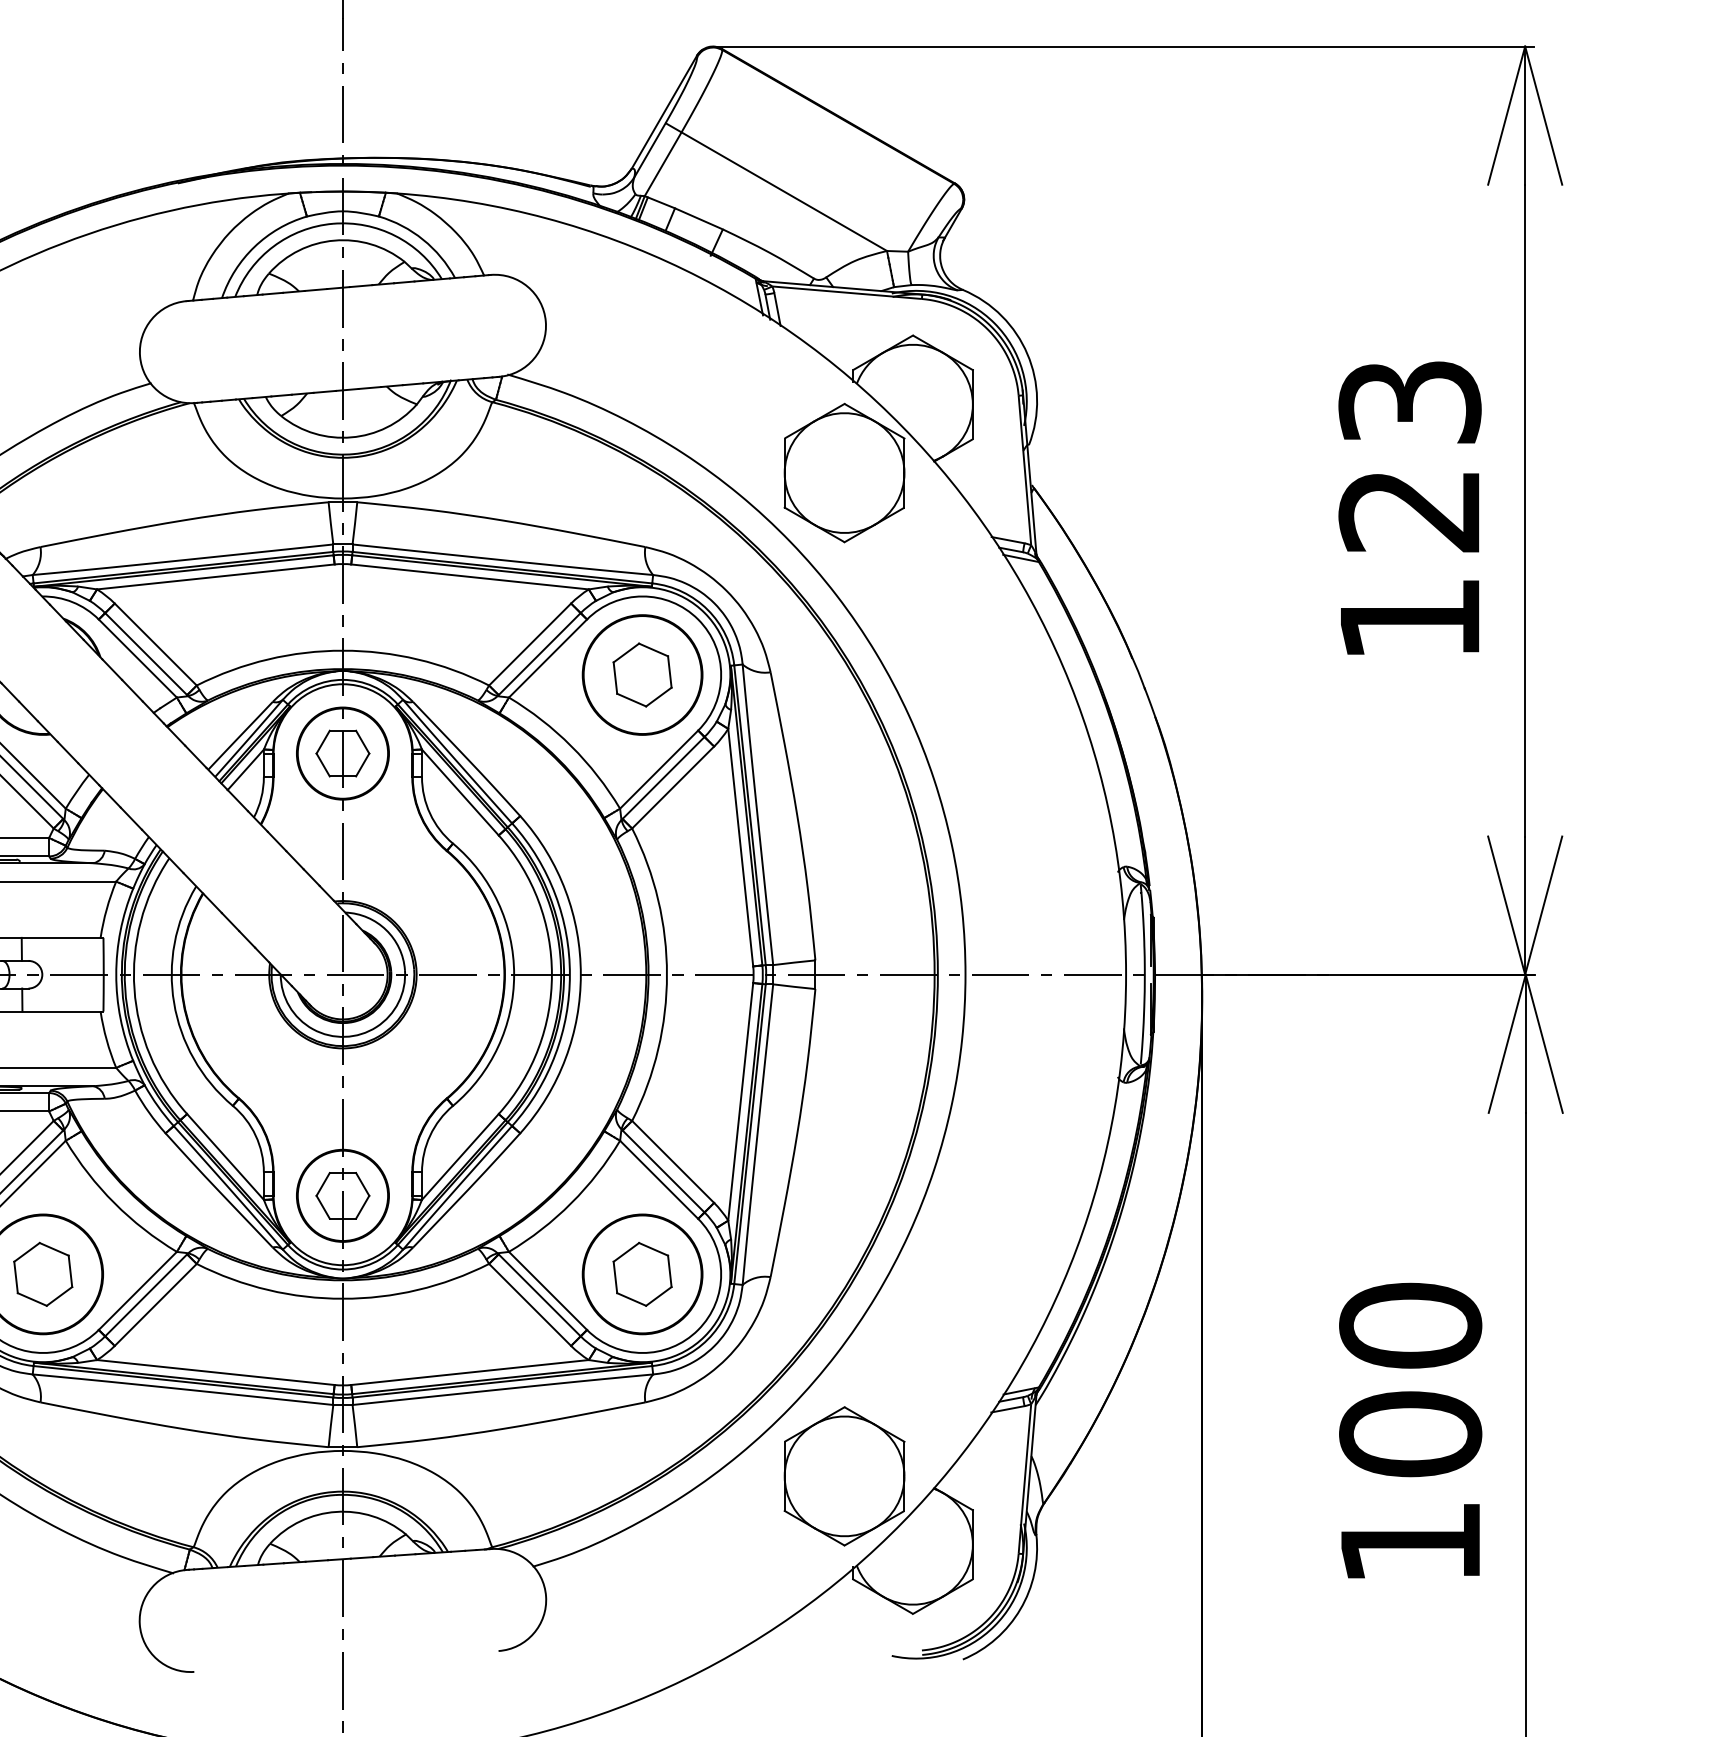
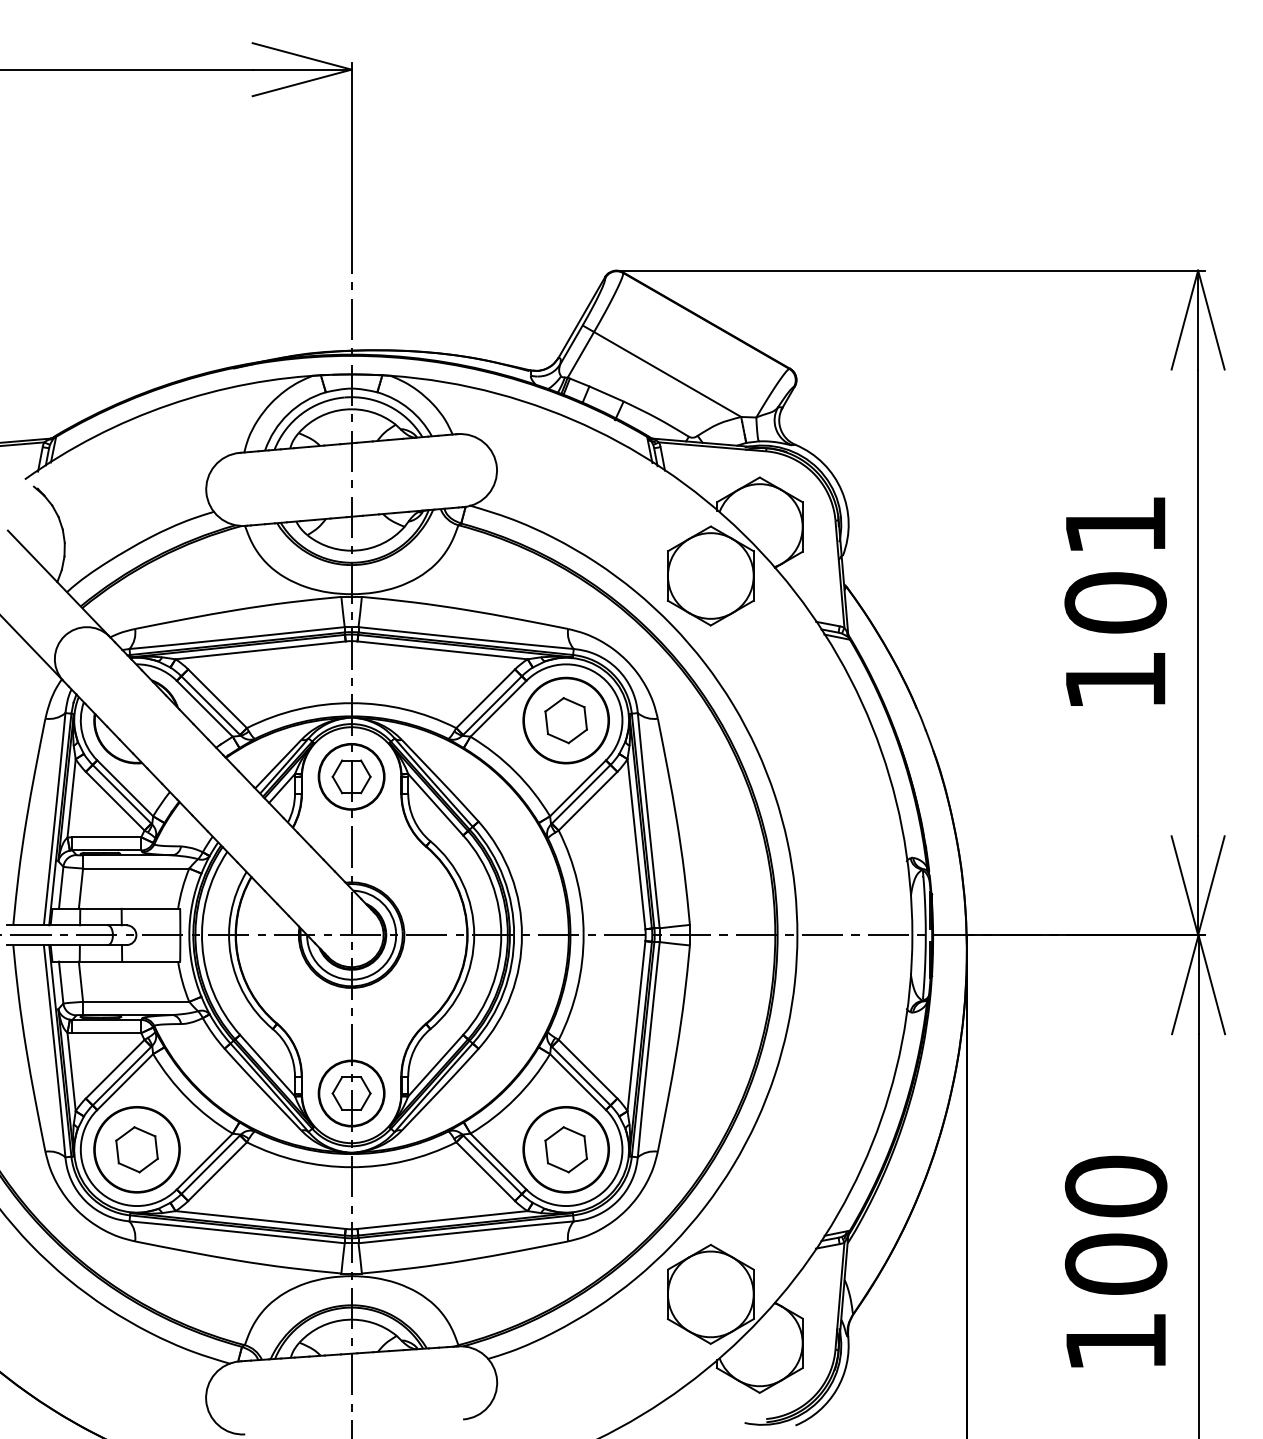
text: (1409, 457) -> (1115, 564), 123 -> 101

